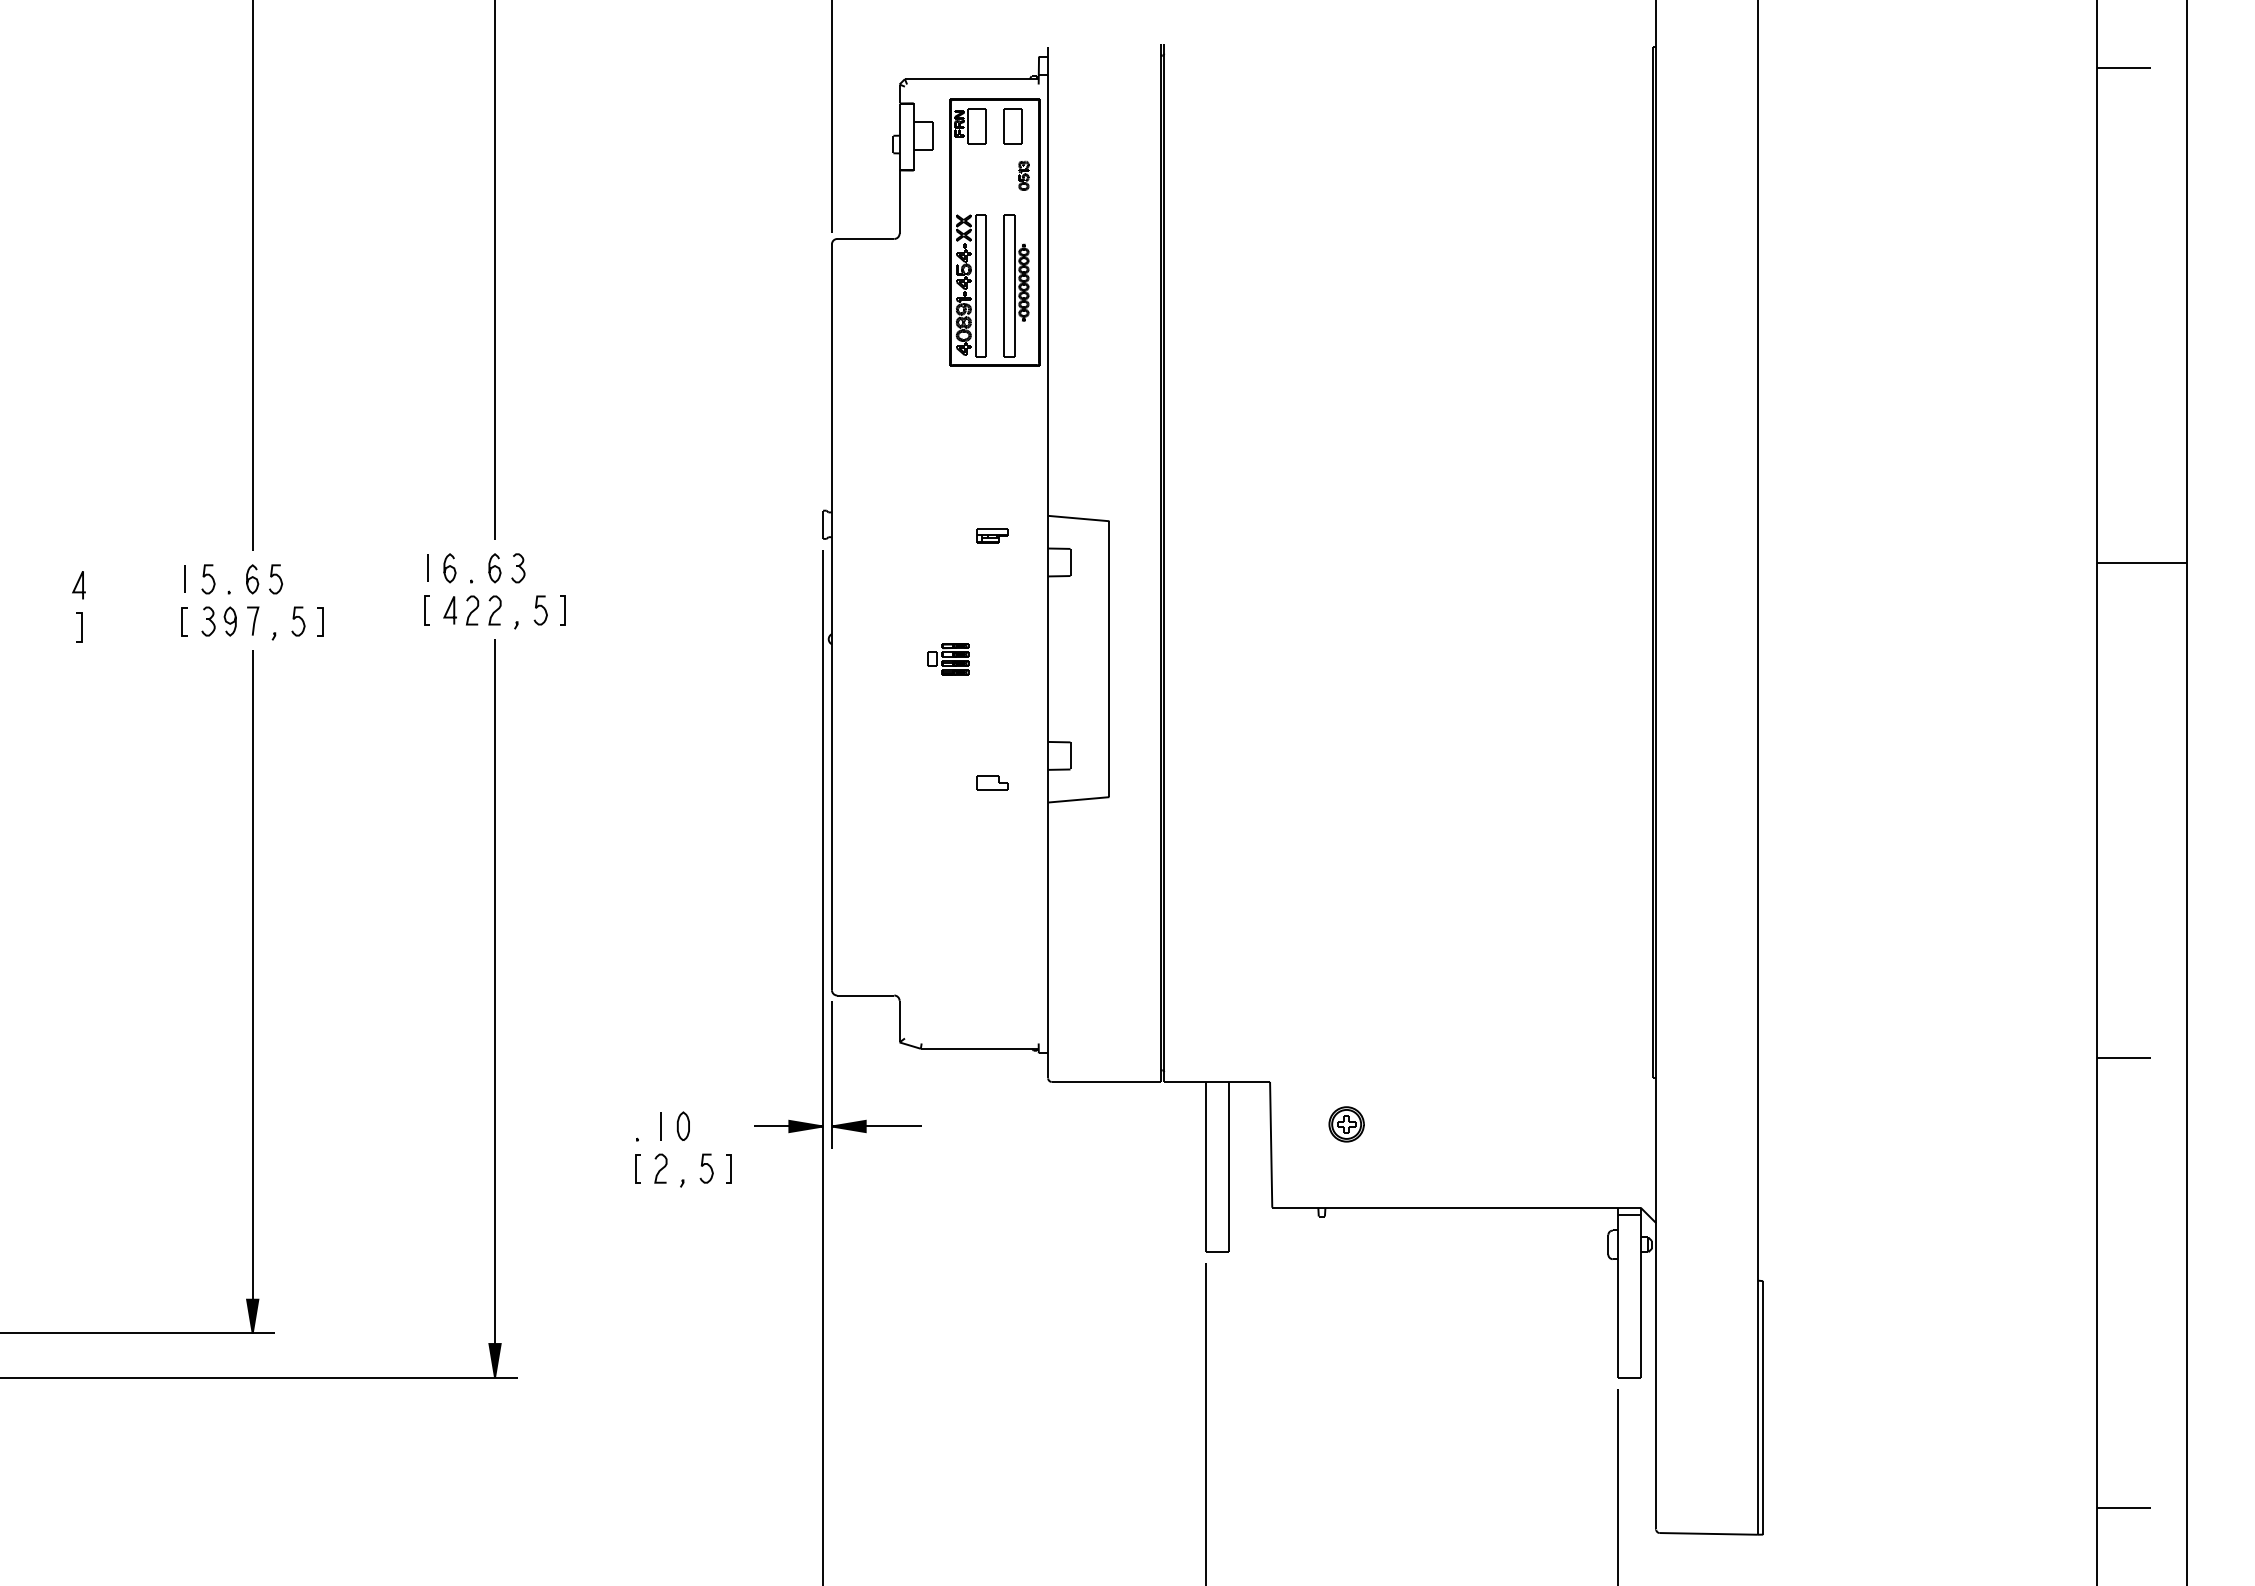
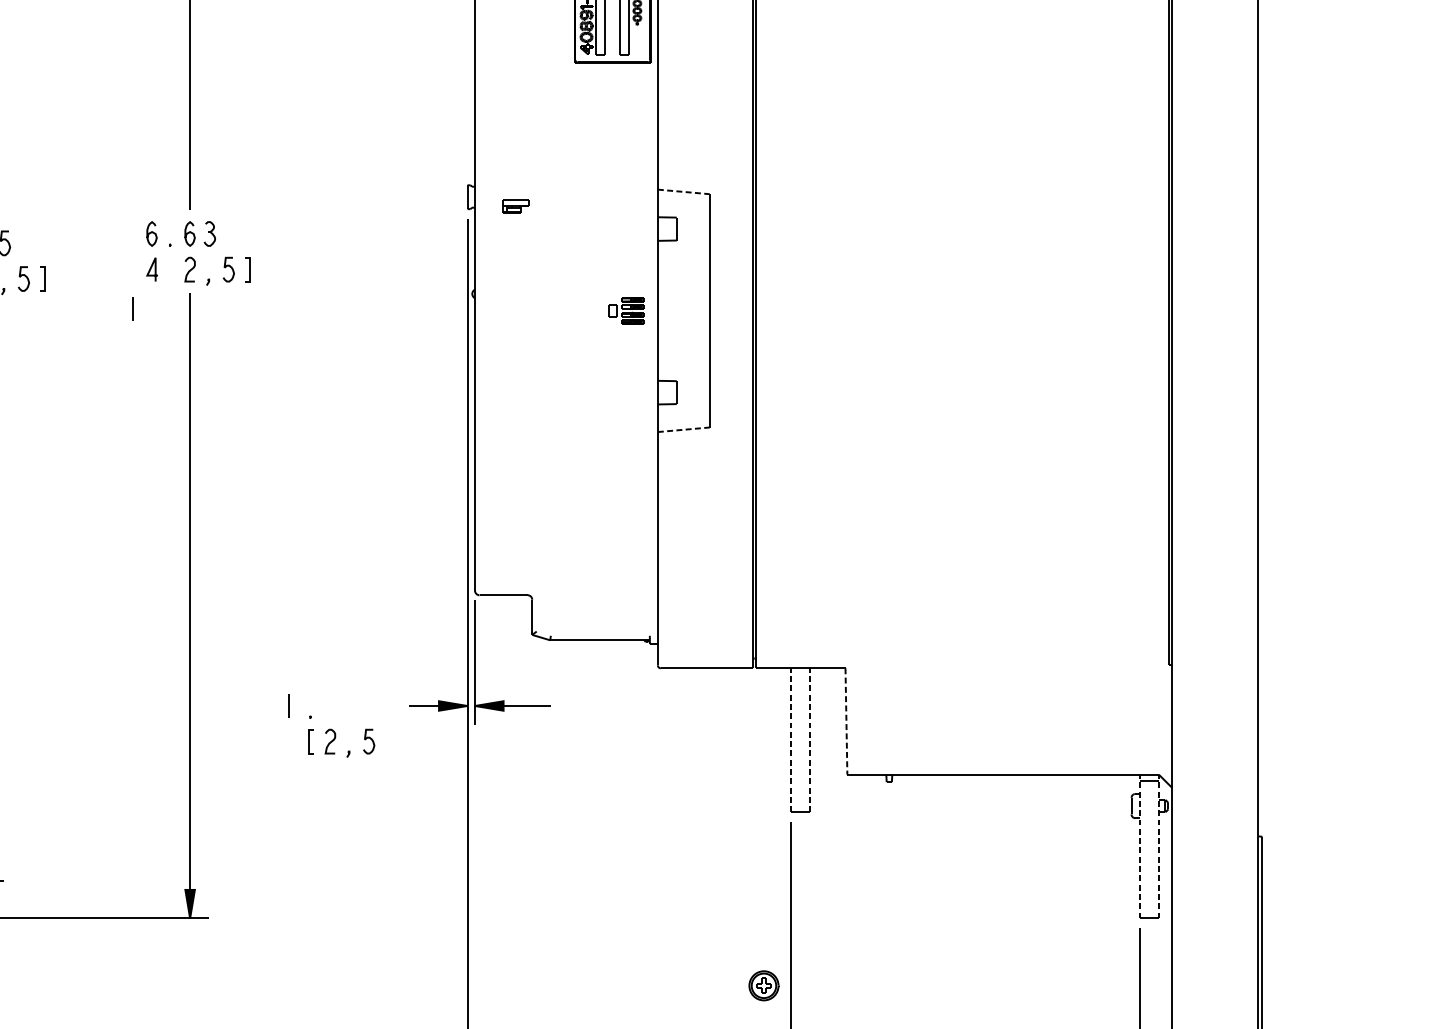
line: (1078, 518) -> (683, 191), solid -> dashed
part: (992, 535) -> (516, 206), moved
line: (427, 567) -> (133, 308), moved
line: (425, 610) -> (131, 269), removed
curve: (472, 610) -> (171, 269), removed
part: (948, 659) -> (626, 311), moved
part: (992, 782) -> (610, 415), removed
line: (1078, 799) -> (683, 429), solid -> dashed
part: (1346, 1124) -> (763, 985), moved
part: (682, 1125) -> (348, 705), removed
line: (660, 1126) -> (288, 706), moved
line: (1271, 1144) -> (846, 721), solid -> dashed
line: (1206, 1166) -> (791, 739), solid -> dashed
line: (1228, 1166) -> (810, 739), solid -> dashed
line: (730, 1168) -> (389, 741), removed
line: (1618, 1292) -> (1140, 846), solid -> dashed
line: (1640, 1292) -> (1158, 846), solid -> dashed

